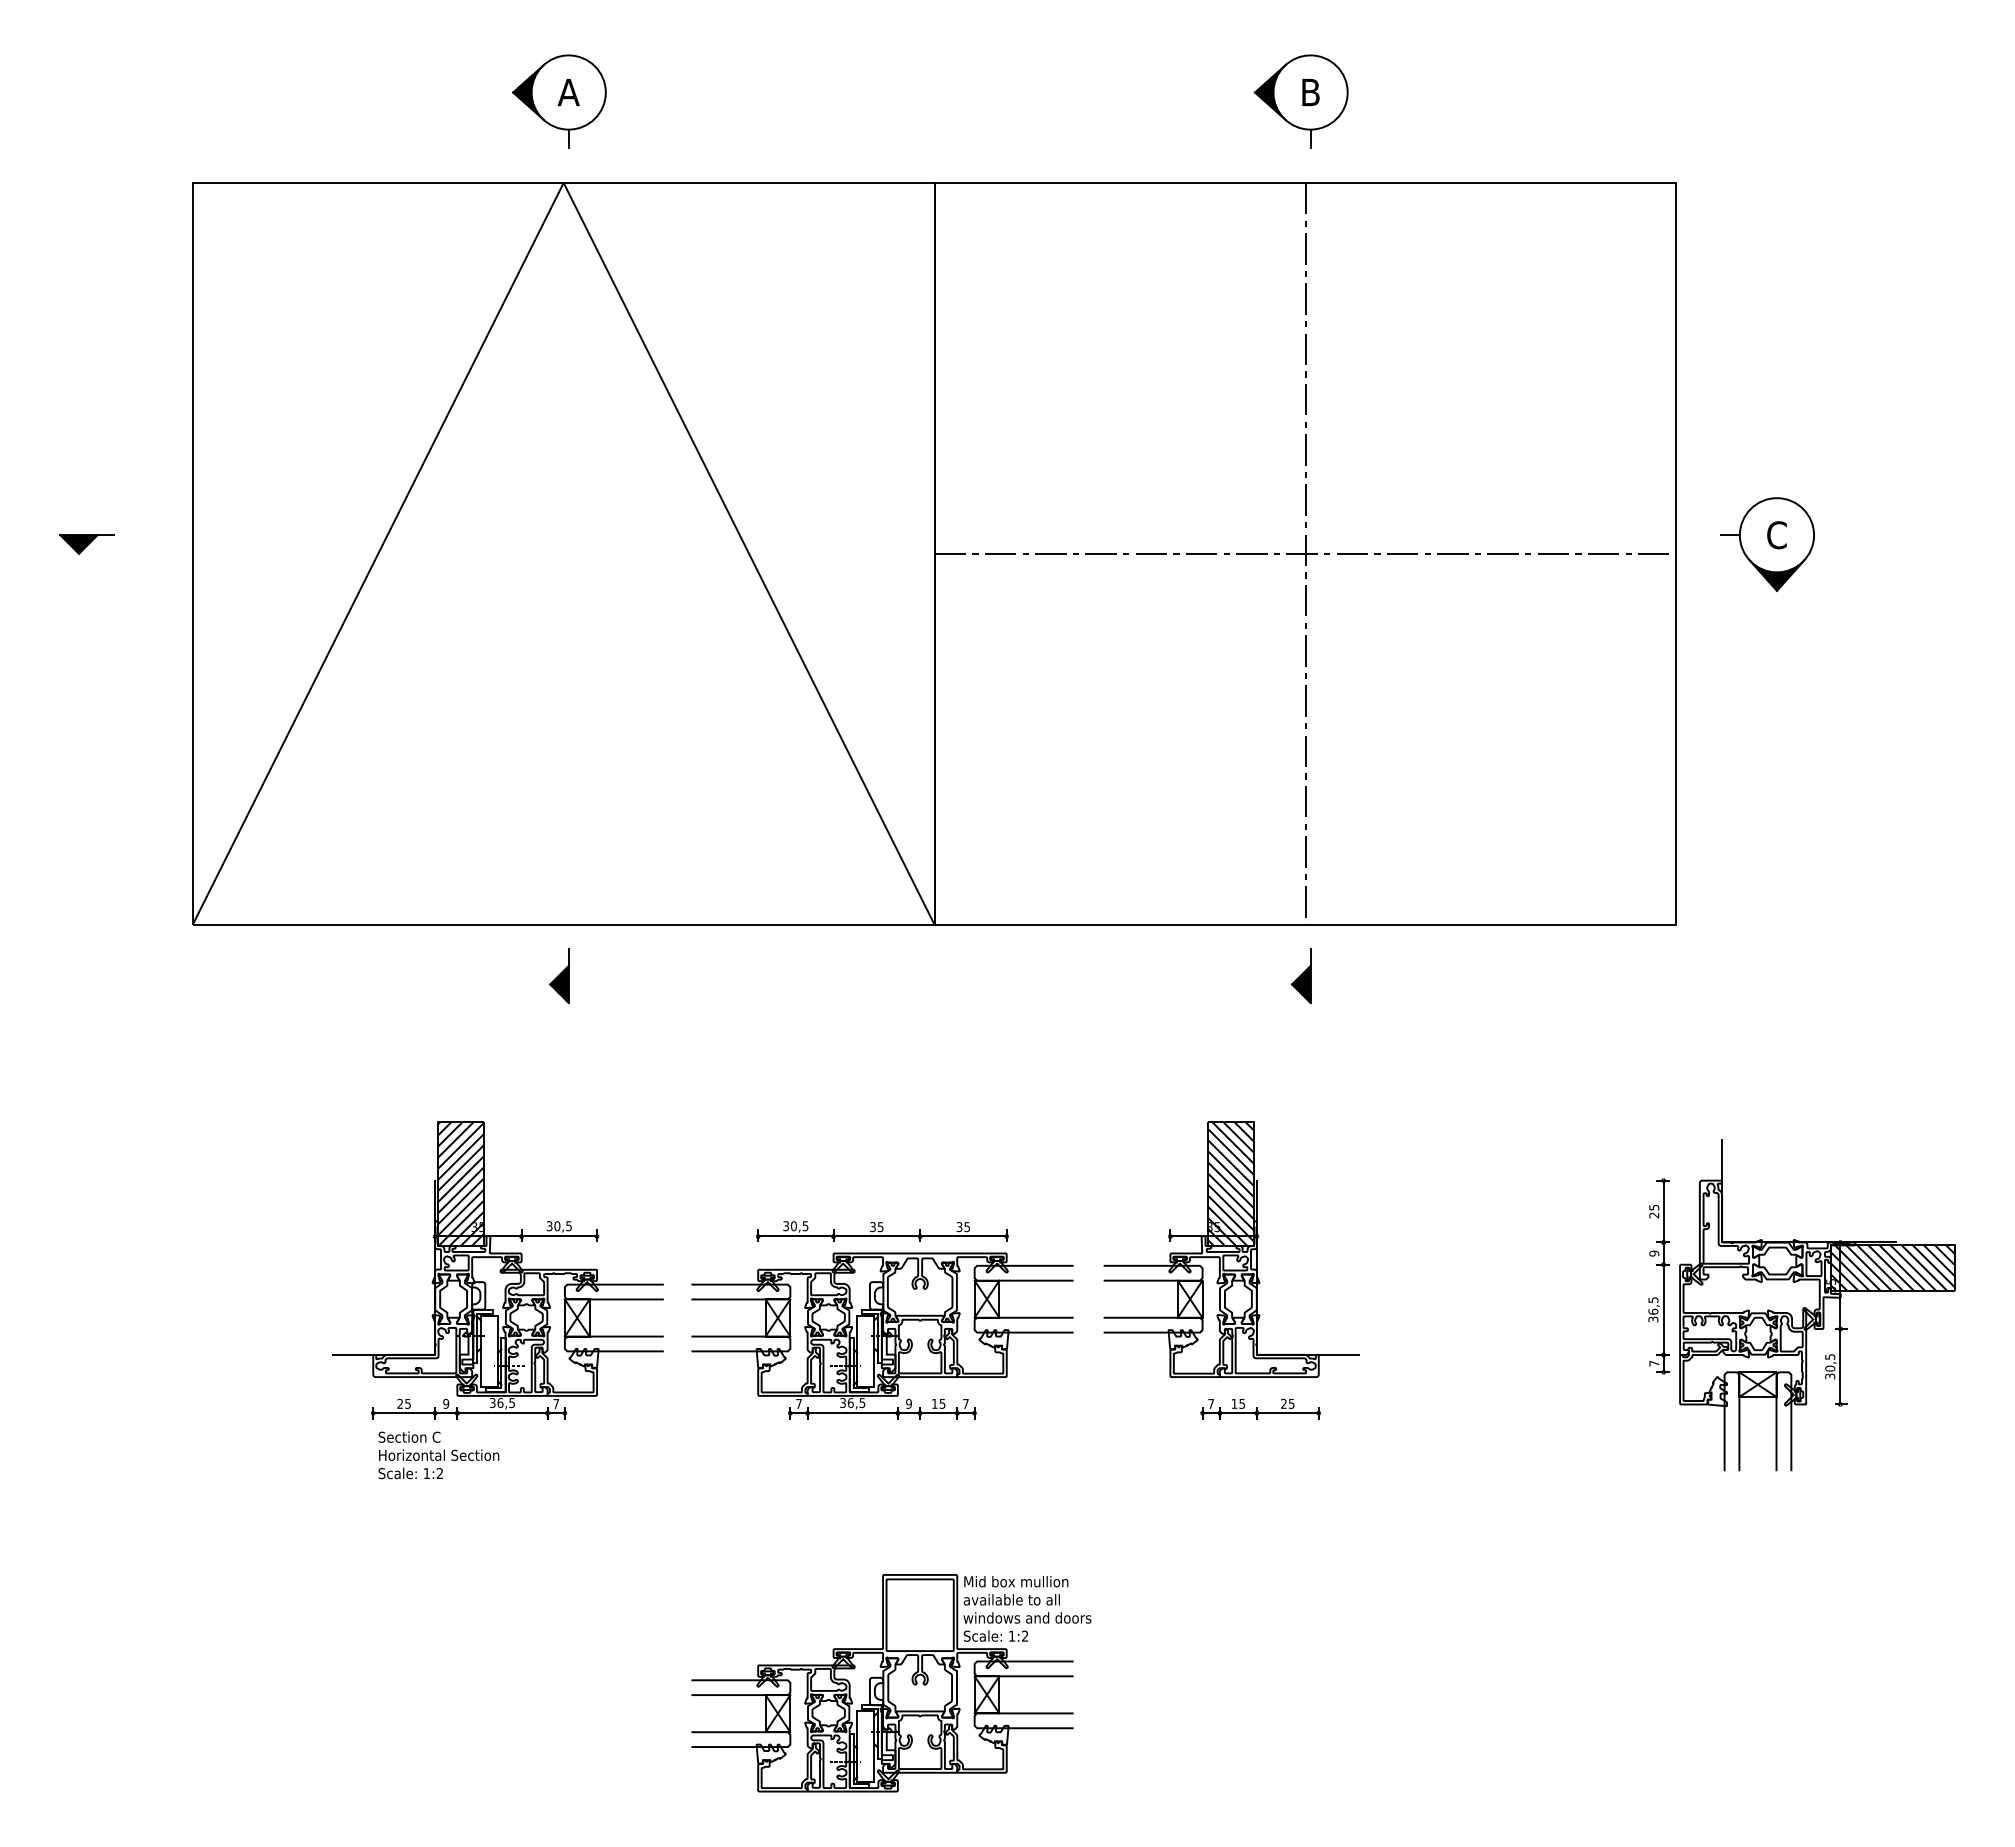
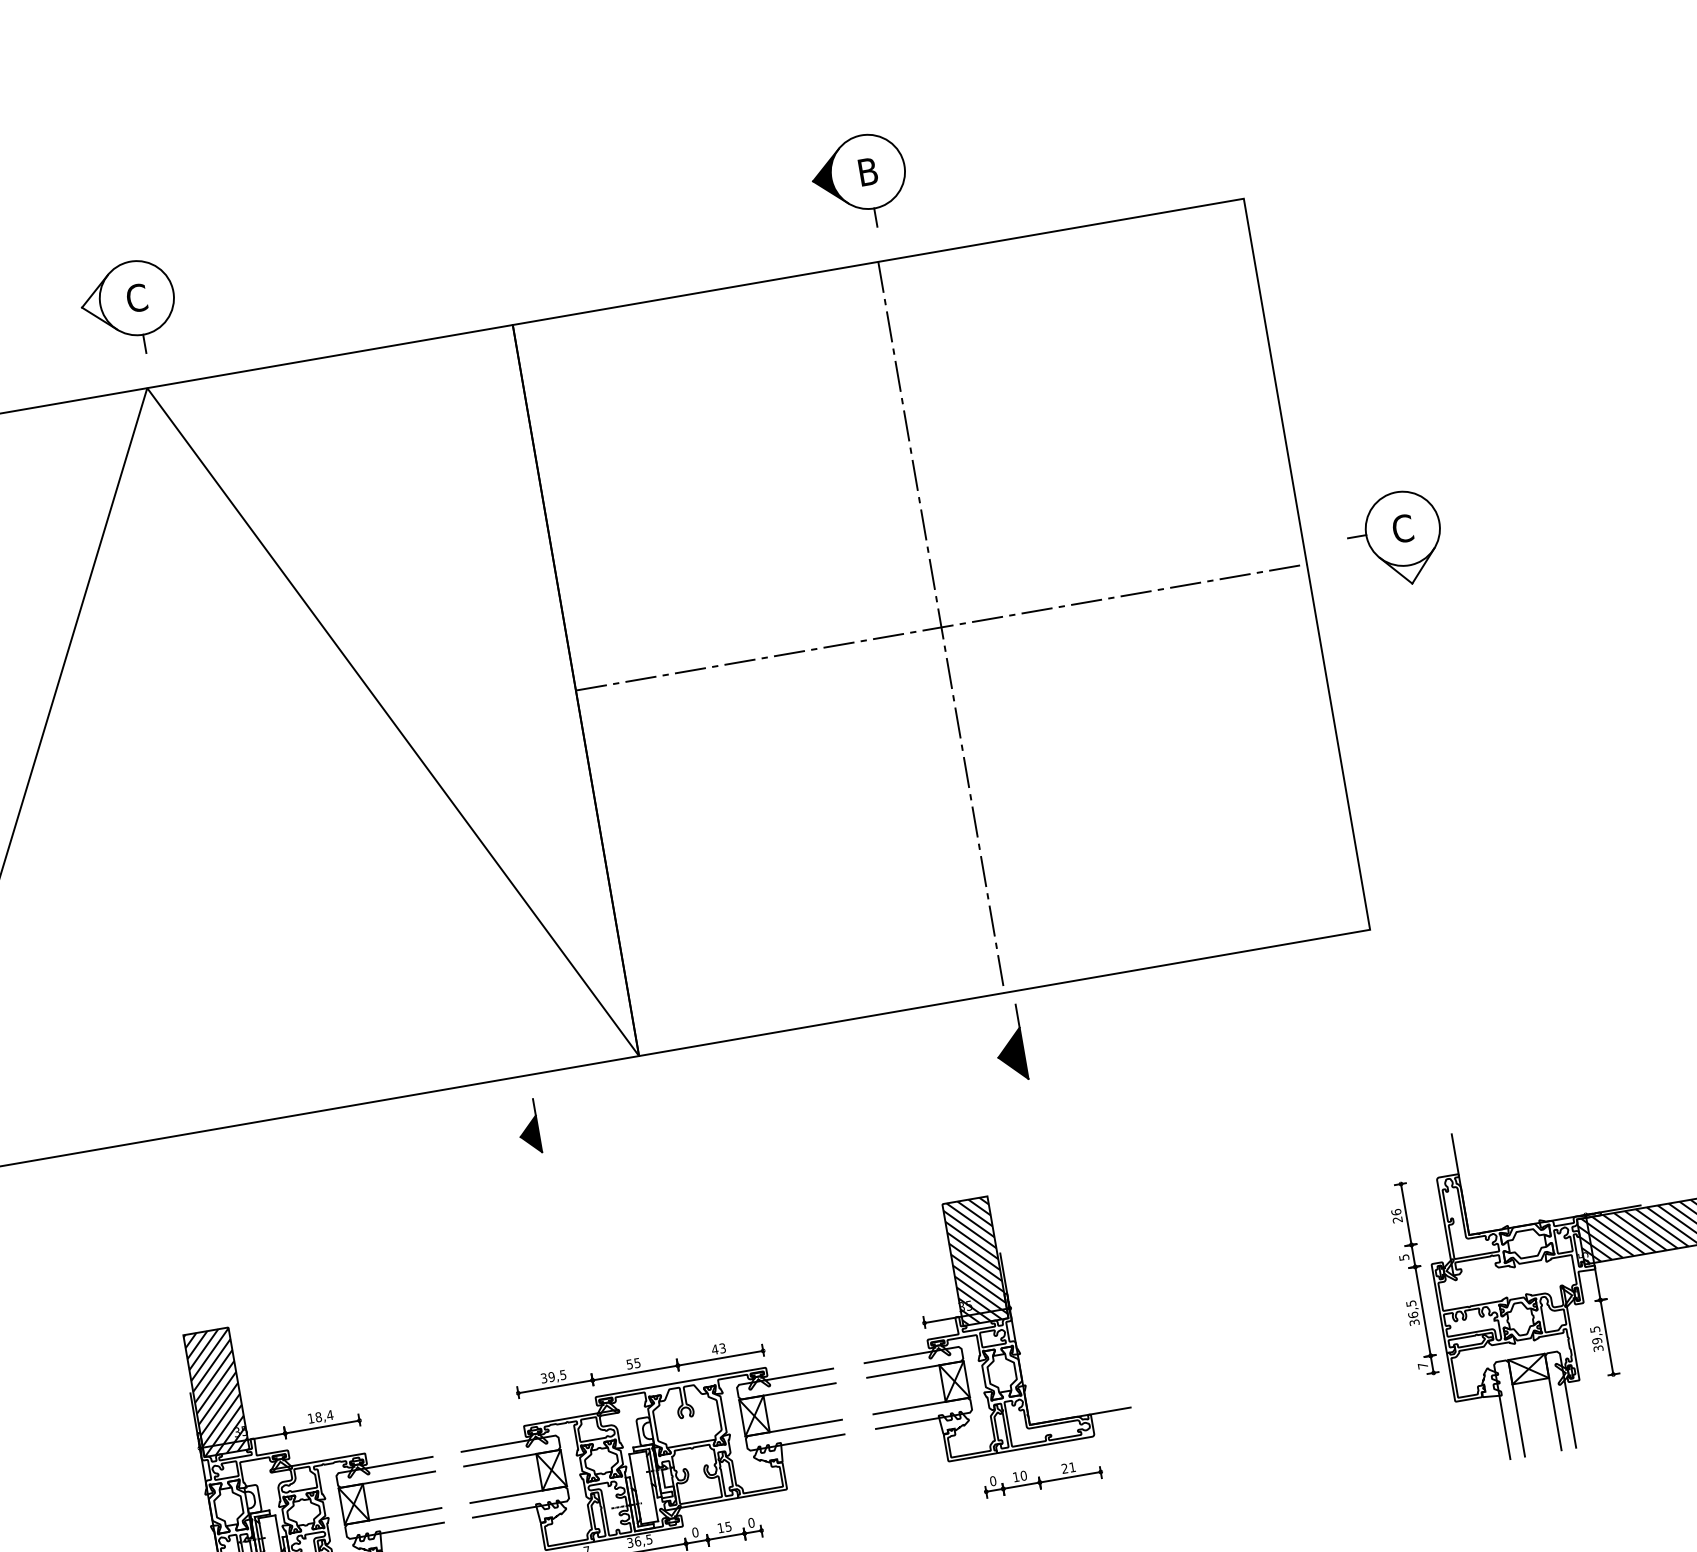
fill: (528, 92) -> (97, 305), removed
text: (568, 92) -> (136, 298), A -> C
fill: (1776, 575) -> (1409, 568), removed
part: (559, 976) -> (528, 1127), moved
part: (1300, 976) -> (1008, 1044), size x1.4
text: (1654, 1207) -> (1396, 1212), 25 -> 26
text: (559, 1226) -> (320, 1417), 30,5 -> 18,4
text: (793, 1226) -> (551, 1377), 30,5 -> 39,5
text: (872, 1226) -> (629, 1363), 35 -> 55
text: (963, 1227) -> (719, 1349), 35 -> 43
text: (1653, 1253) -> (1403, 1257), 9 -> 5
text: (1830, 1368) -> (1597, 1340), 30,5 -> 39,5
text: (908, 1403) -> (694, 1532), 9 -> 0
text: (965, 1403) -> (751, 1522), 7 -> 0
text: (1242, 1403) -> (1023, 1475), 15 -> 10
text: (1291, 1403) -> (1072, 1467), 25 -> 21
text: (1211, 1404) -> (993, 1481), 7 -> 0

